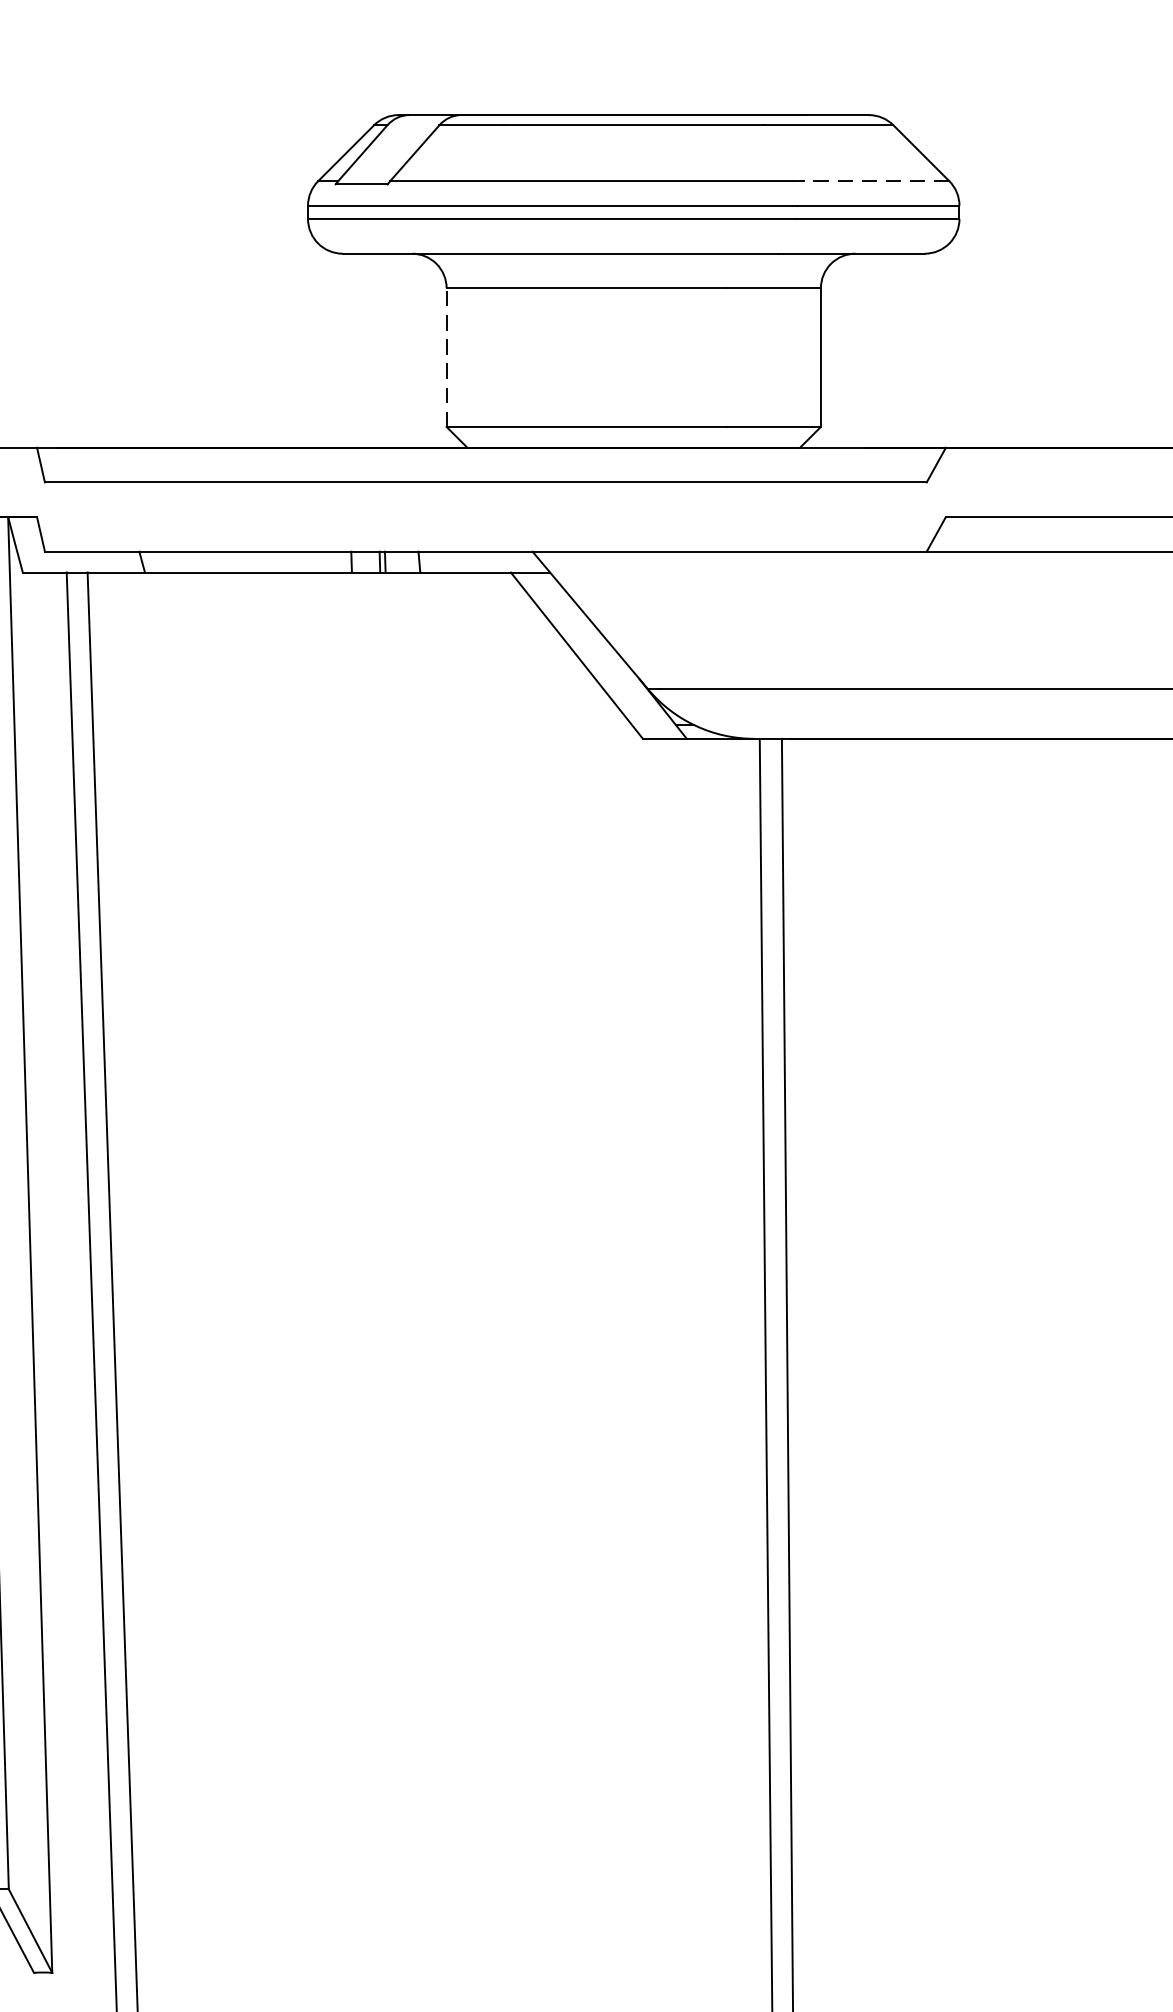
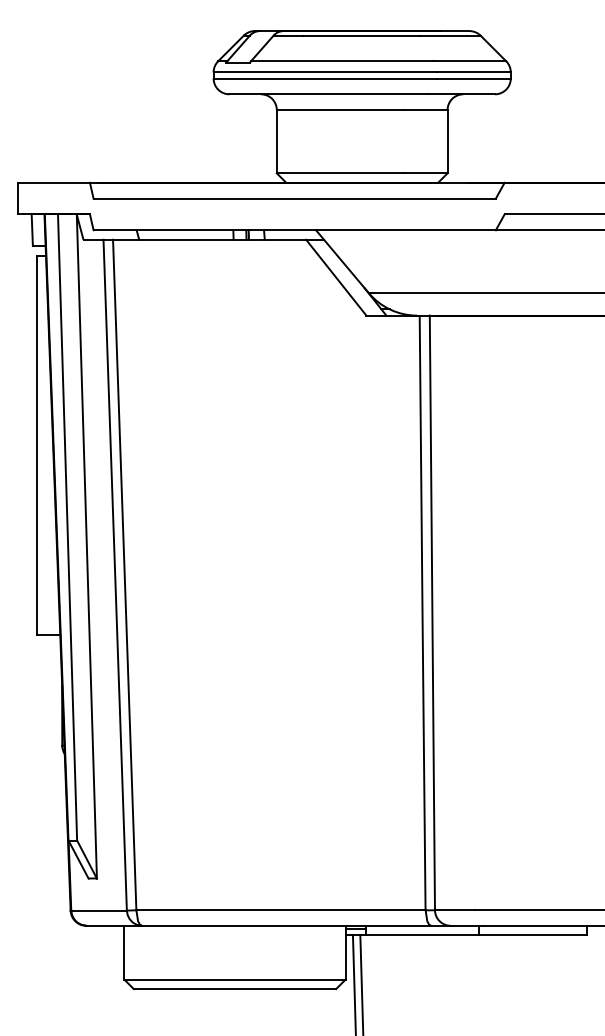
line: (871, 181) -> (470, 61), dashed -> solid
line: (445, 357) -> (276, 141), dashed -> solid

